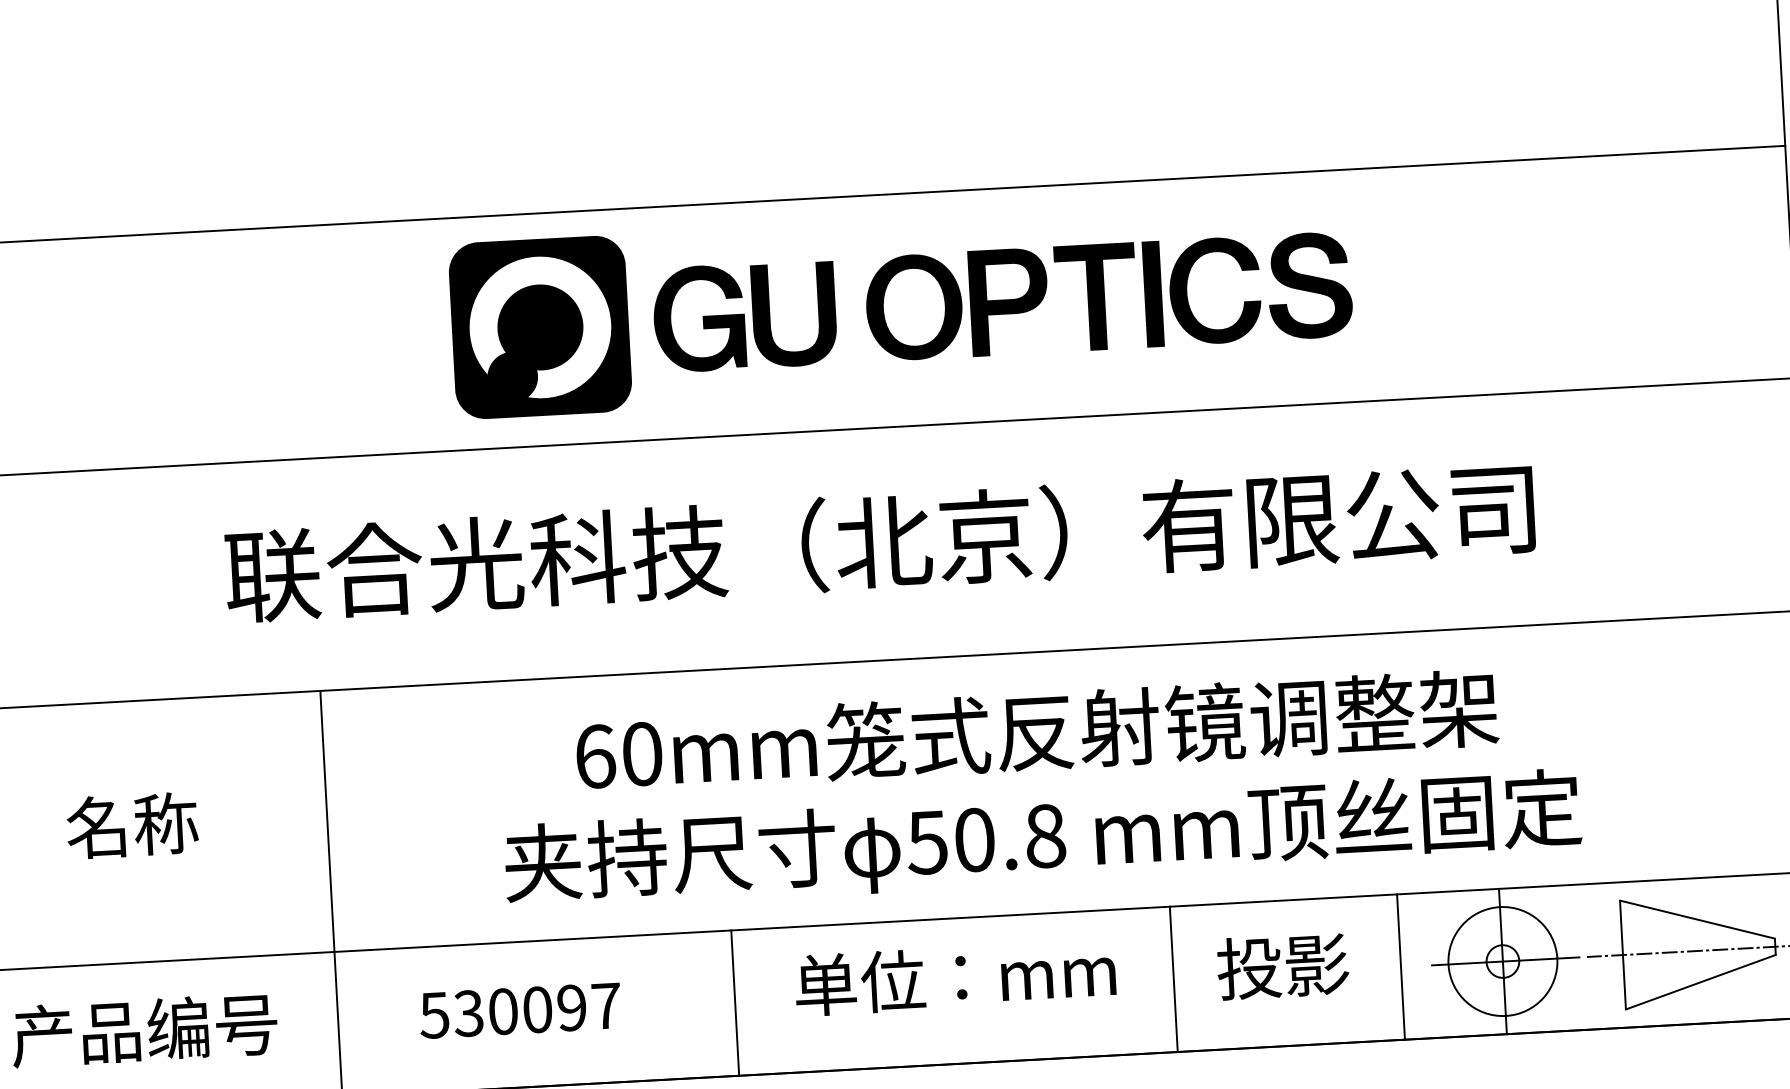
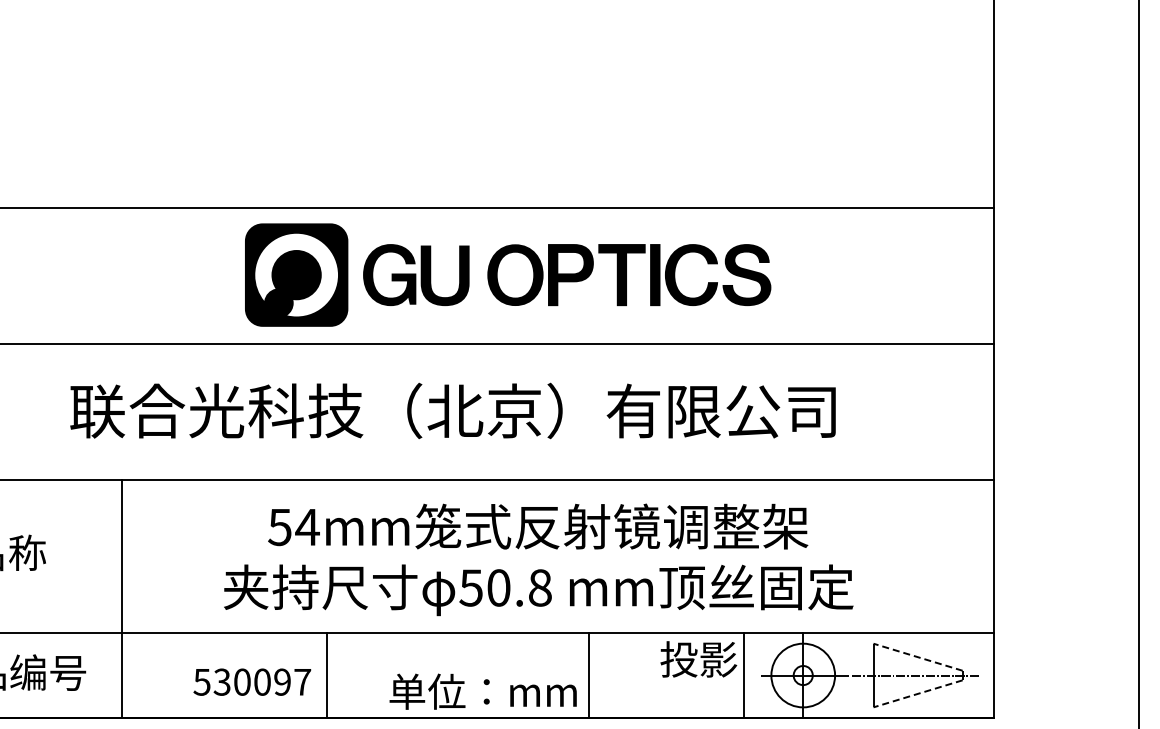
part: (902, 306) -> (508, 274), moved
text: (618, 755) -> (293, 527), 60mm -> 54mm
line: (1698, 920) -> (918, 657), solid -> dashed
text: (1282, 966) -> (698, 659), moved
text: (954, 977) -> (482, 691), moved
line: (1173, 979) -> (588, 675), moved
line: (1701, 981) -> (918, 693), solid -> dashed
line: (734, 1003) -> (326, 675), moved
text: (520, 1009) -> (252, 681), moved

